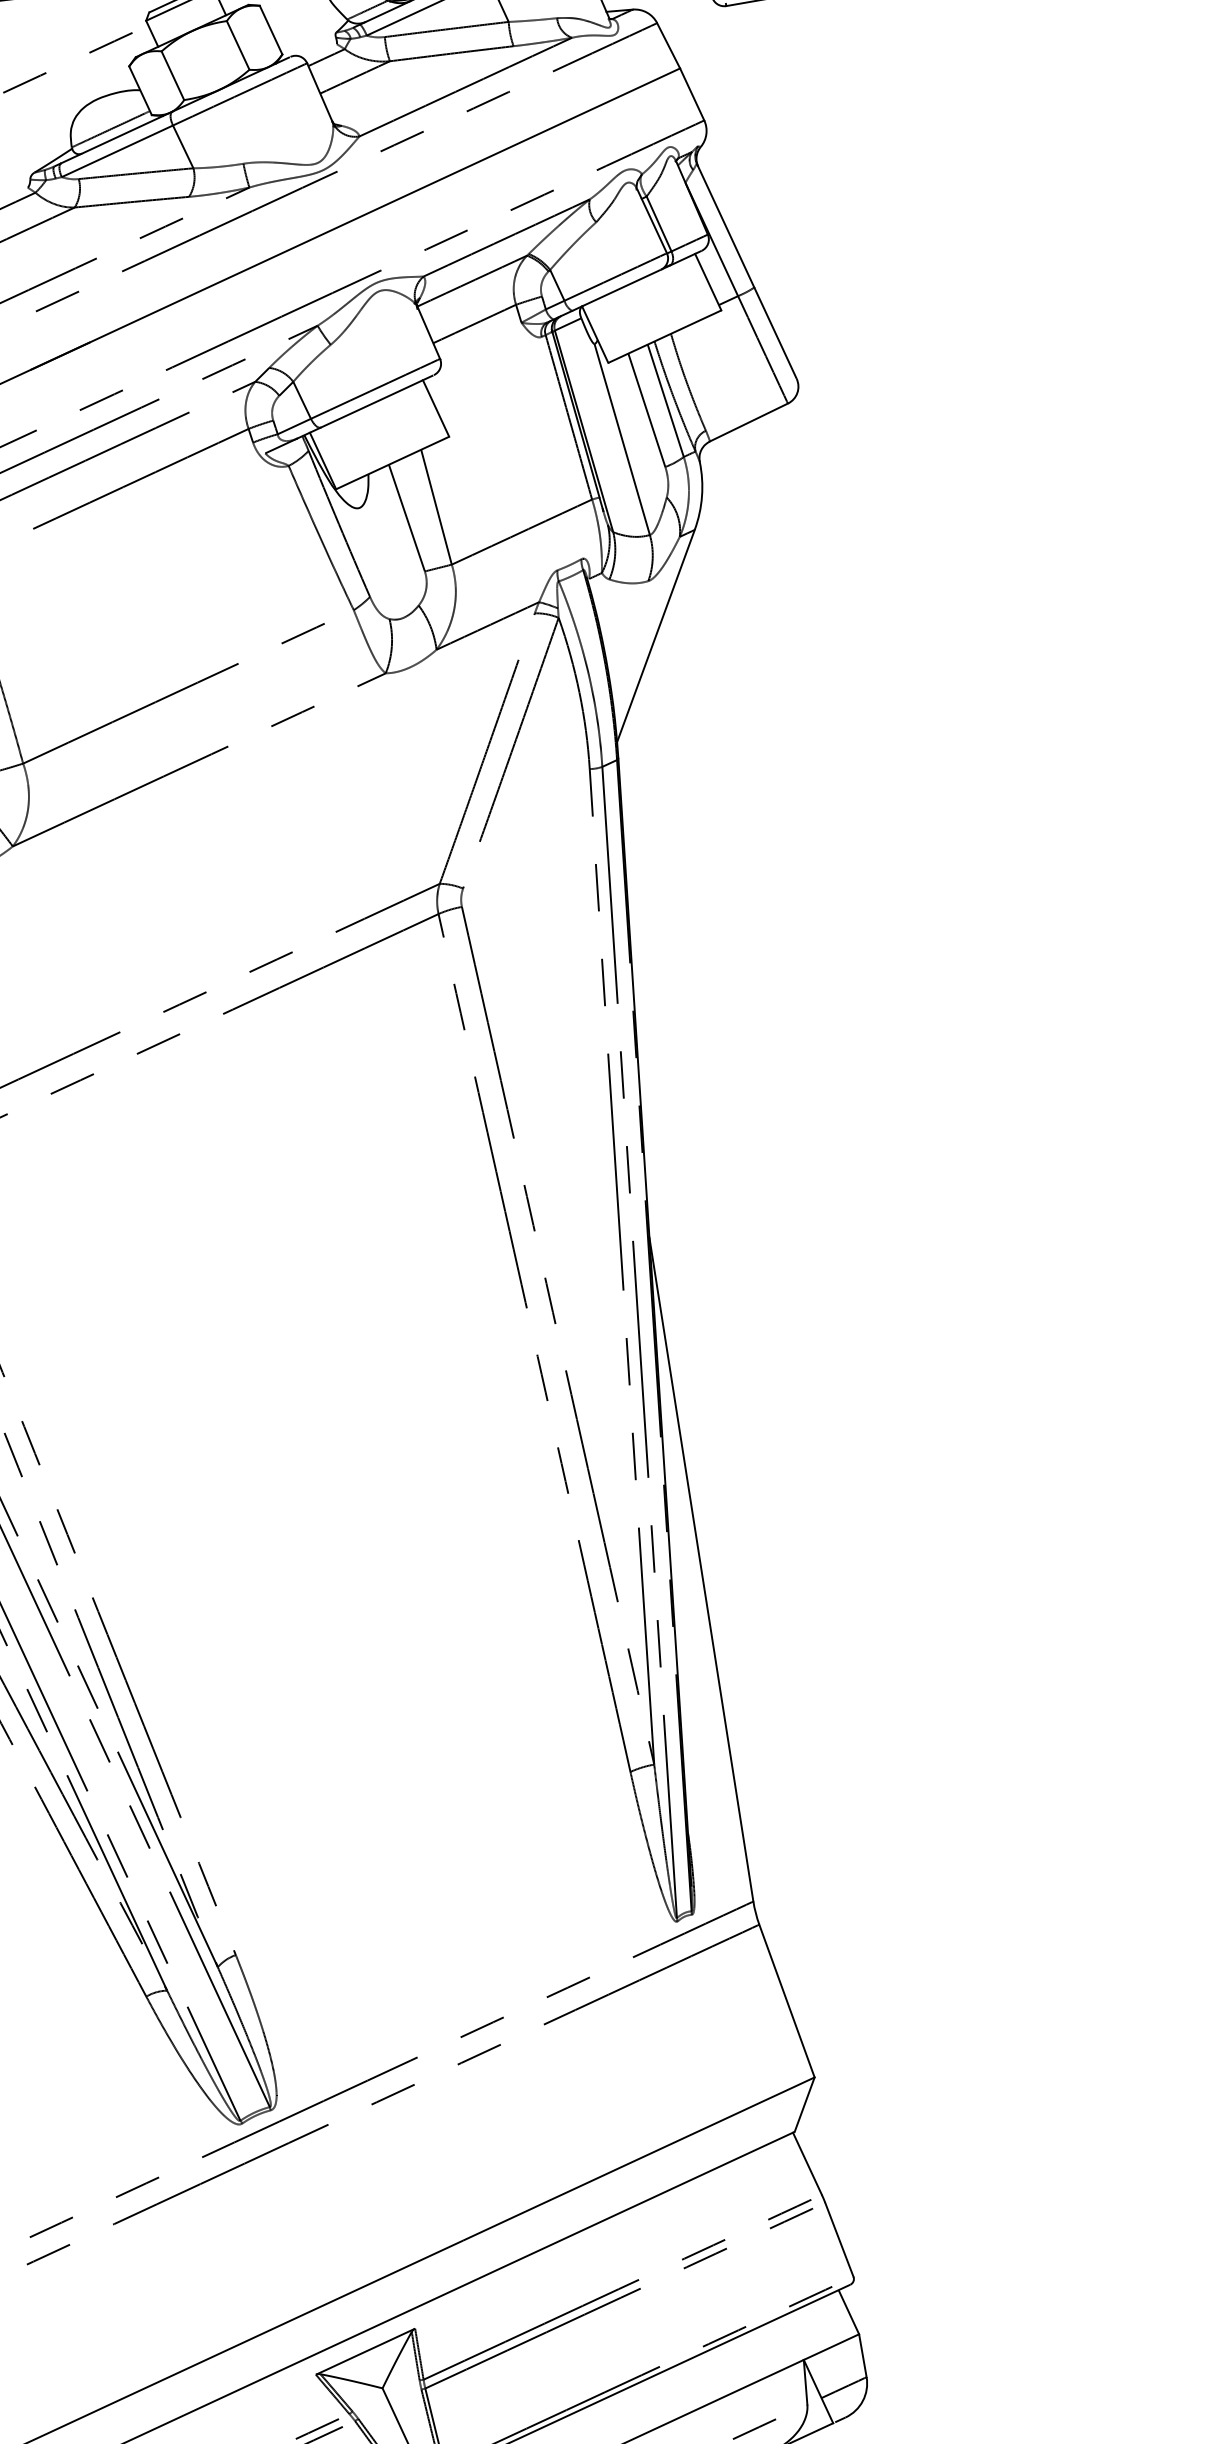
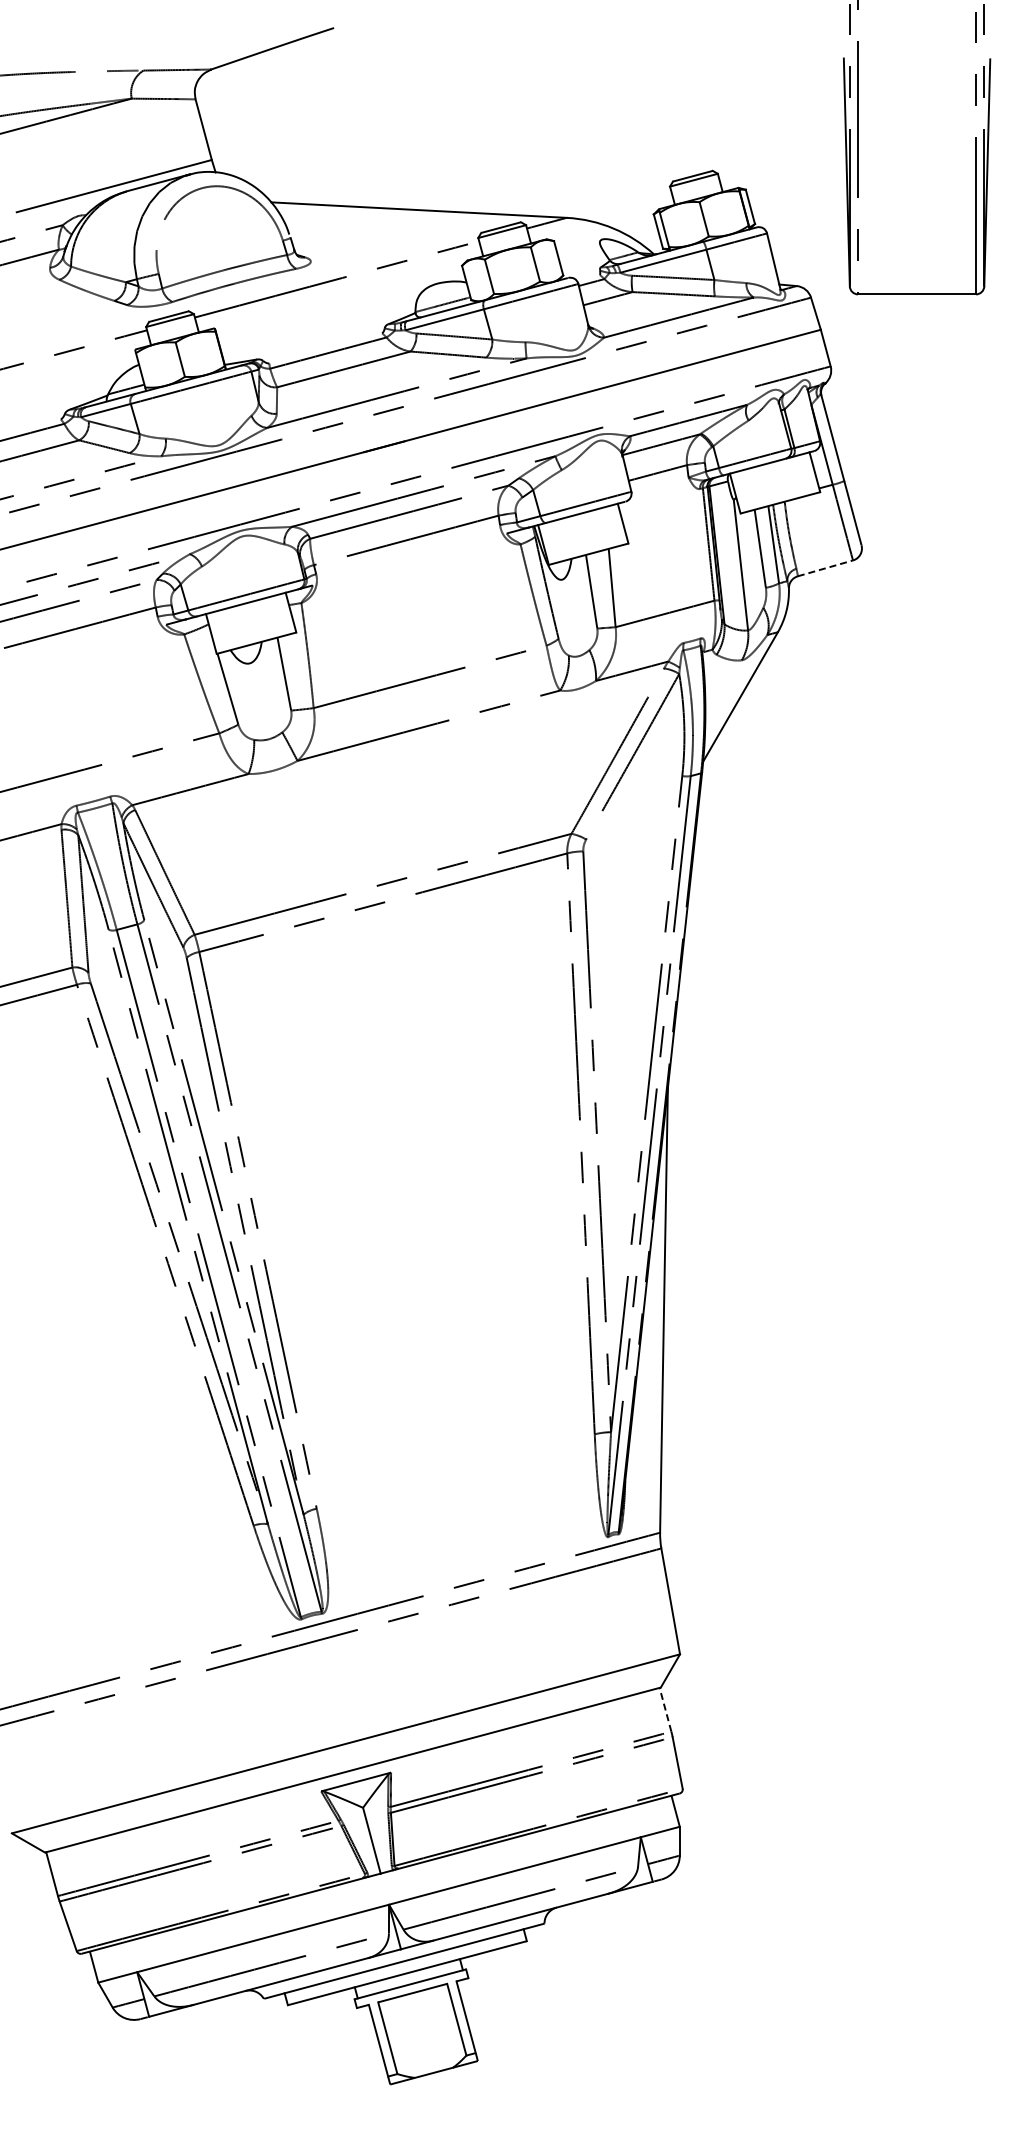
line: (749, 422) -> (825, 568), solid -> dashed
line: (807, 2163) -> (665, 1709), solid -> dashed

